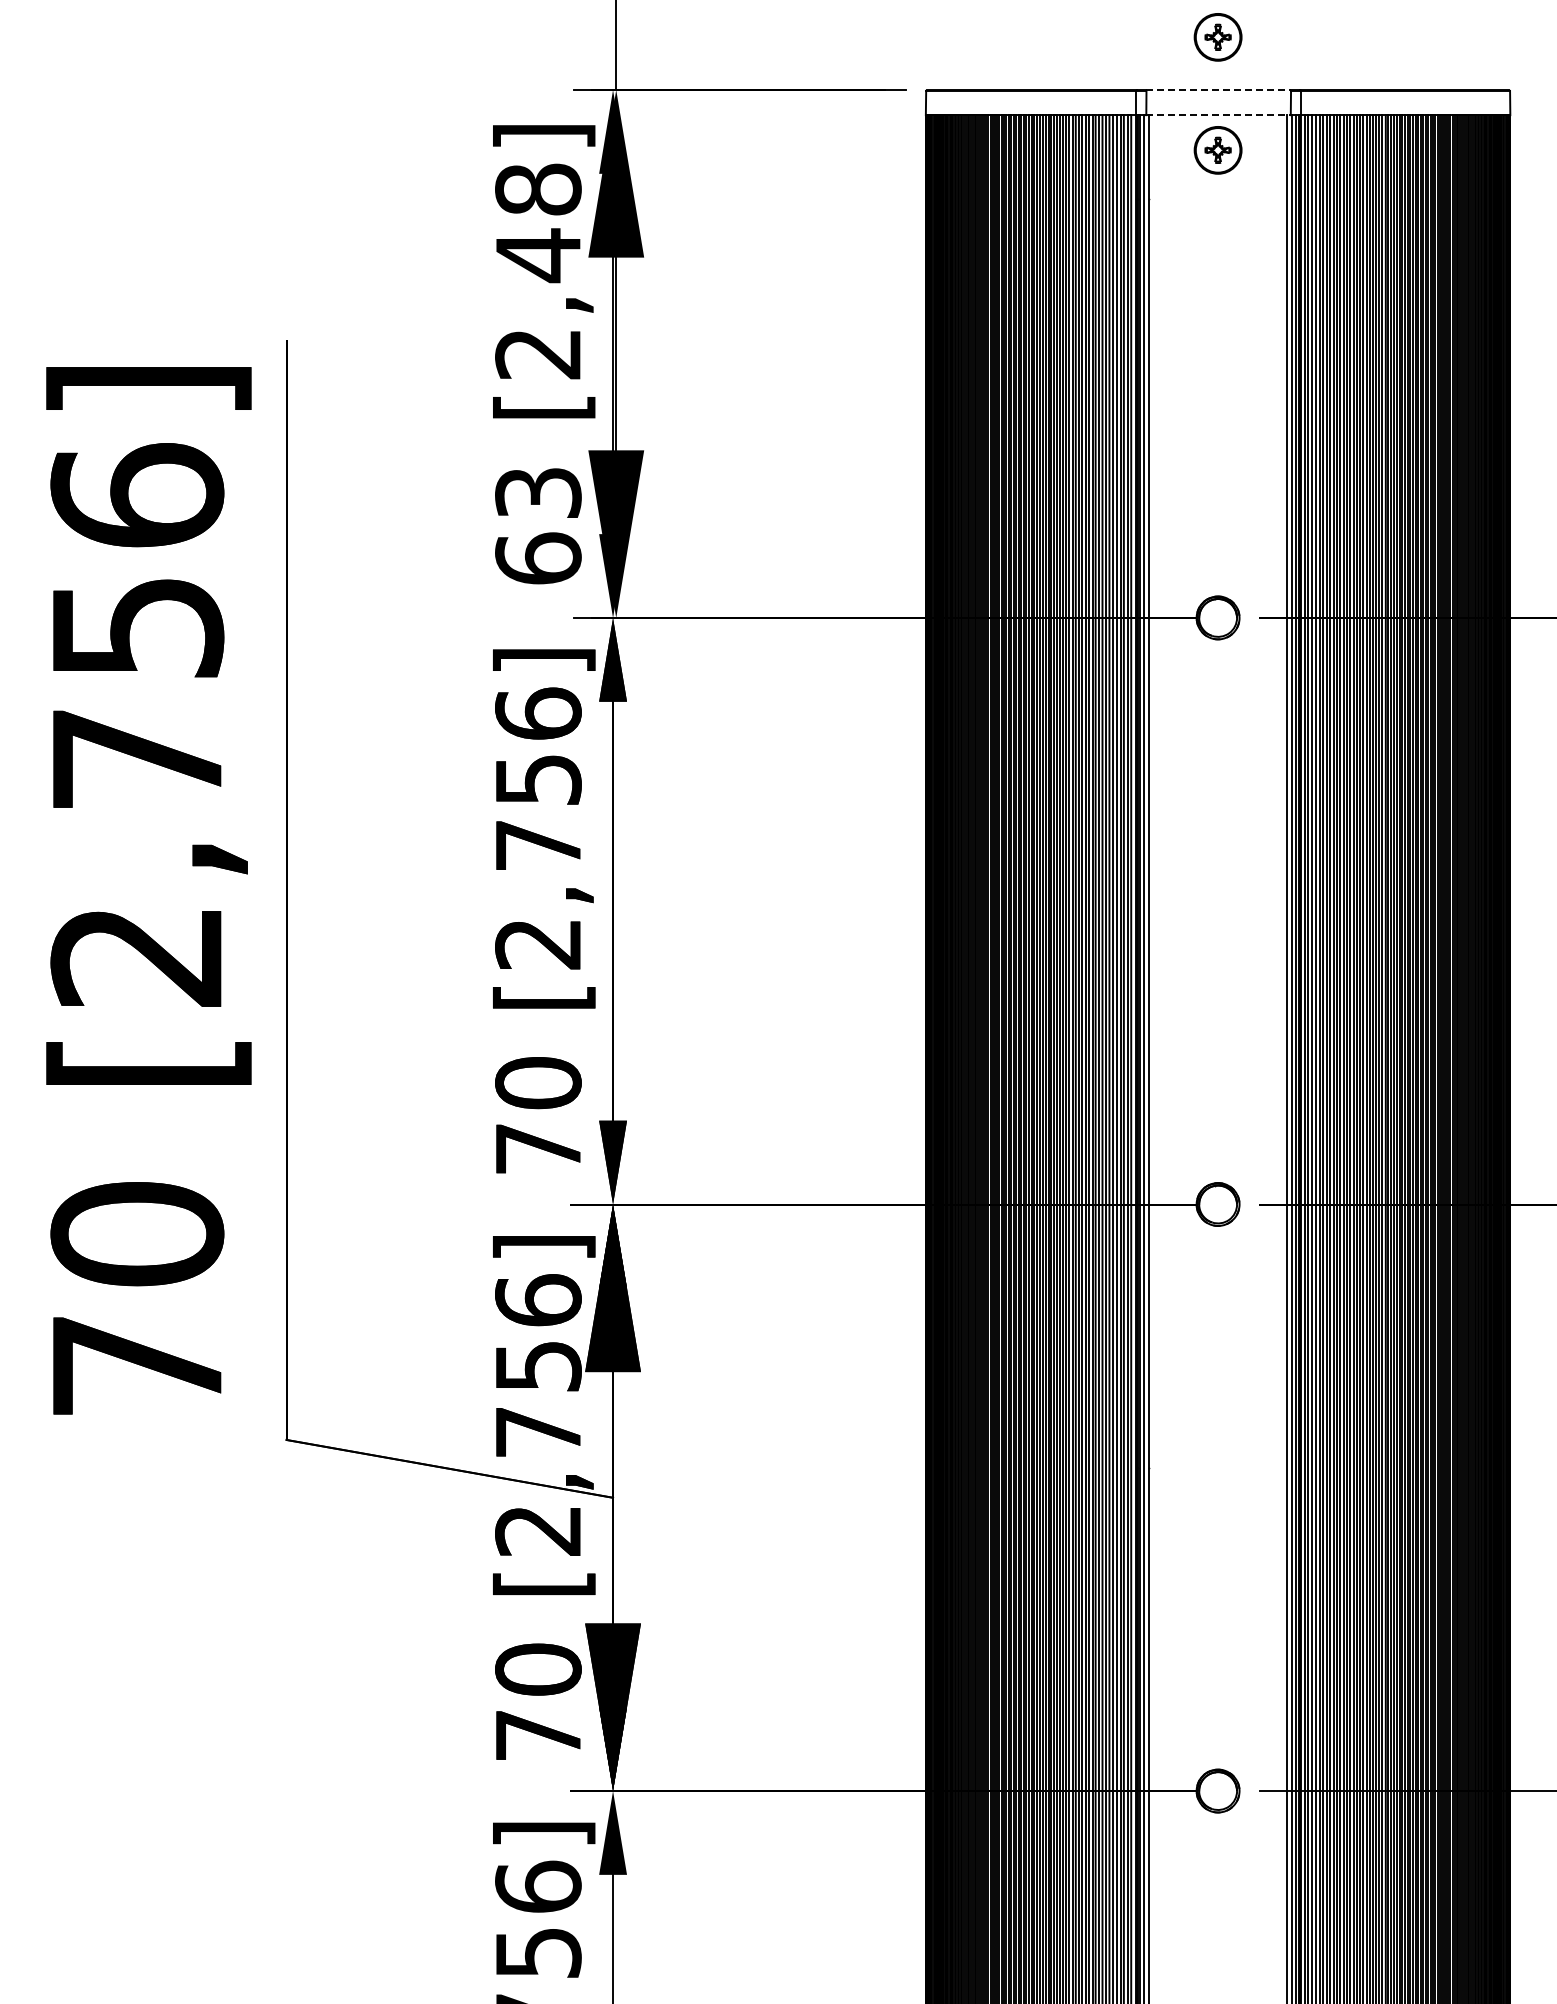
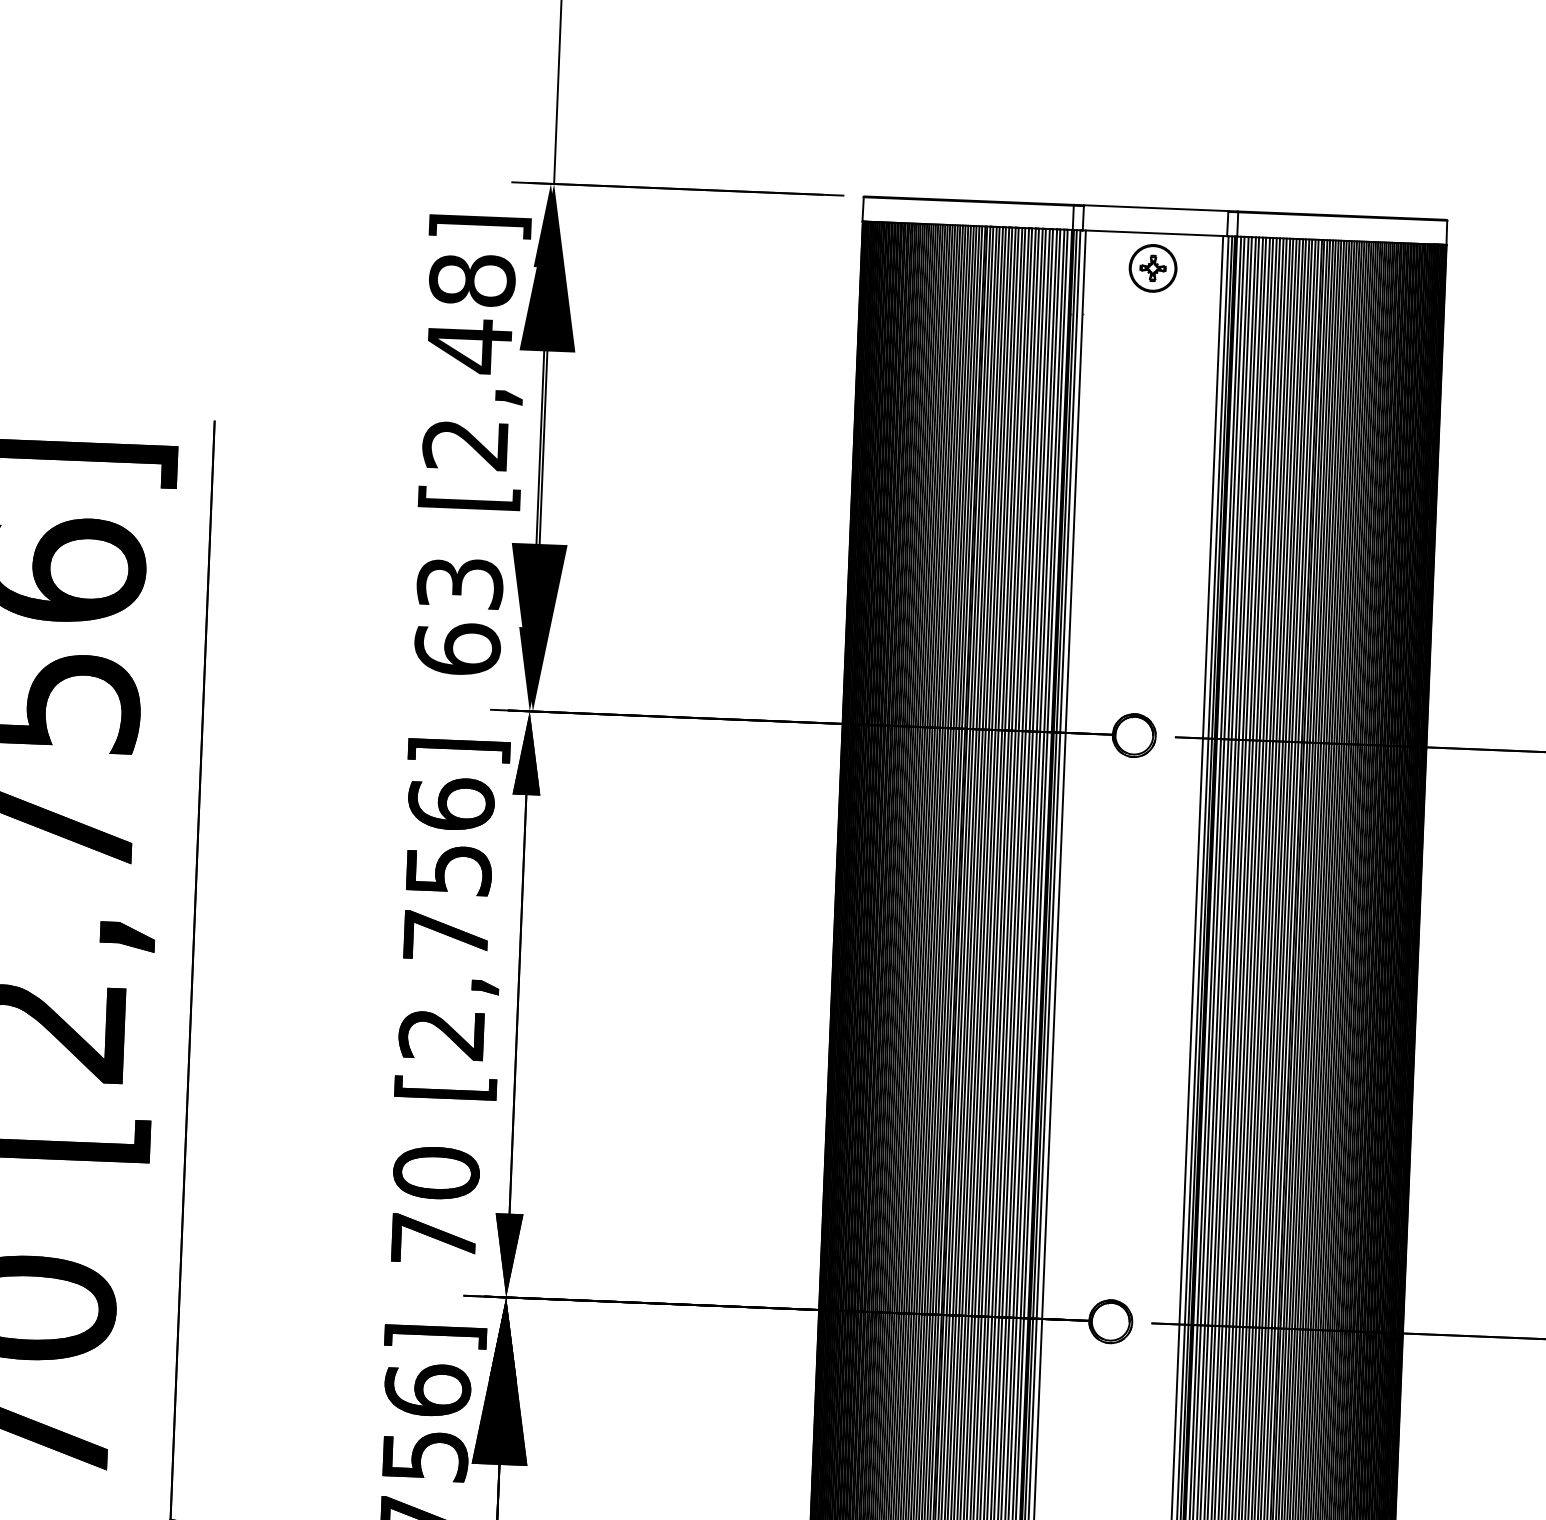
part: (1217, 37) -> (1157, 155), removed
line: (1219, 90) -> (1156, 208), dashed -> solid
line: (1219, 115) -> (1155, 233), dashed -> solid

